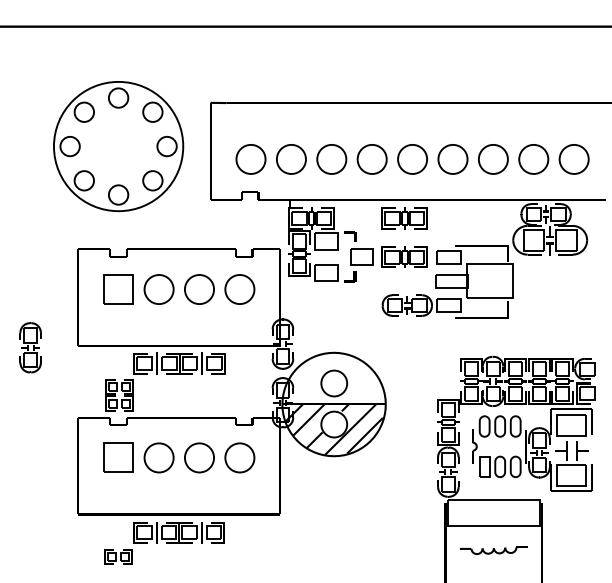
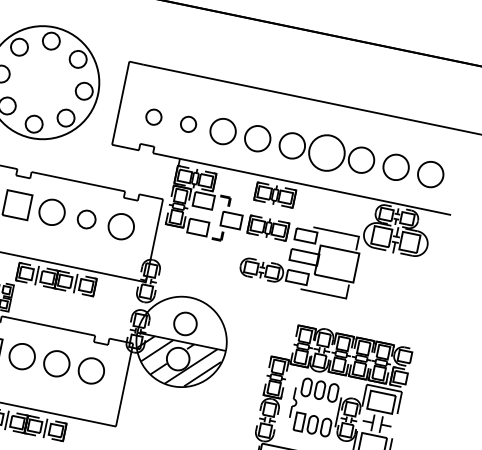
circle: (250, 158) -> (153, 116), size x0.6
circle: (452, 158) -> (326, 152), size x1.4
circle: (291, 159) -> (188, 124), size x0.6
circle: (199, 289) -> (86, 219), size x0.7

